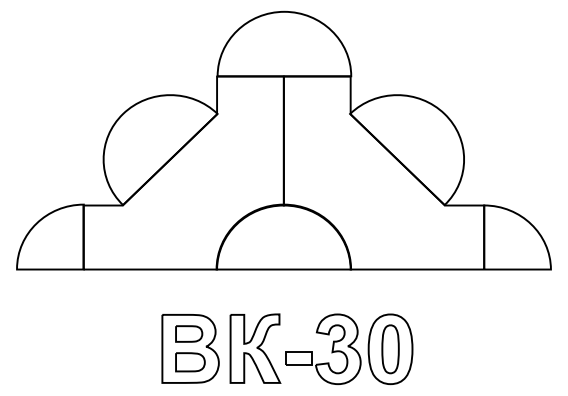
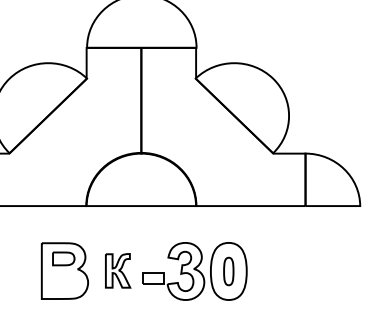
part: (255, 348) -> (118, 270), size x0.6
part: (390, 349) -> (228, 271), size x0.7
part: (190, 362) -> (64, 282), removed

